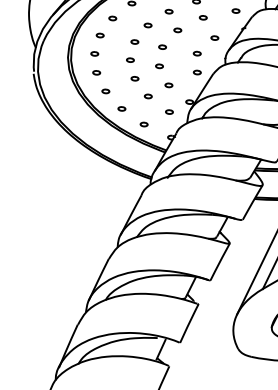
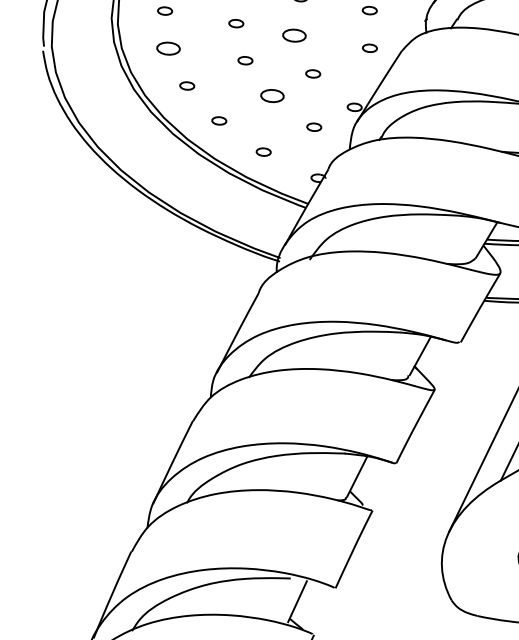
part: (159, 66) -> (294, 36), size x1.6
part: (96, 72) -> (168, 48), size x1.6
part: (147, 96) -> (270, 96), size x1.6

